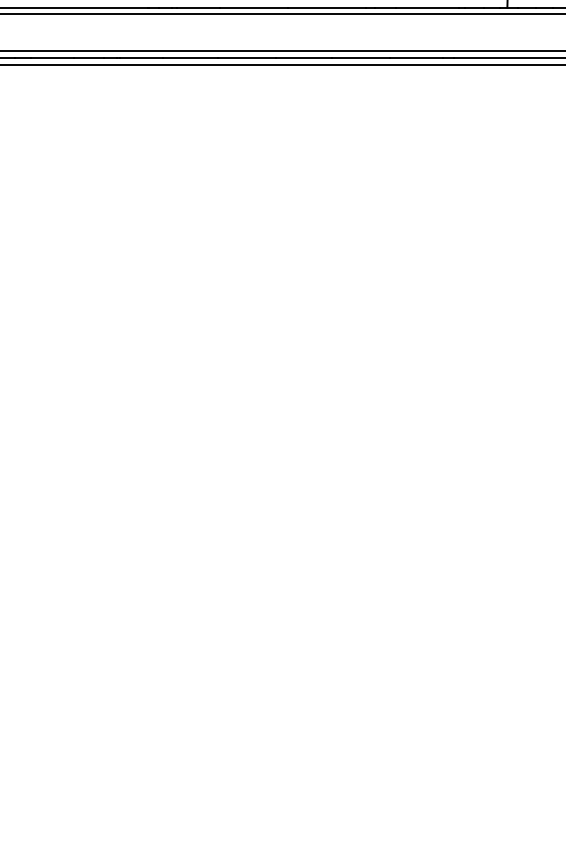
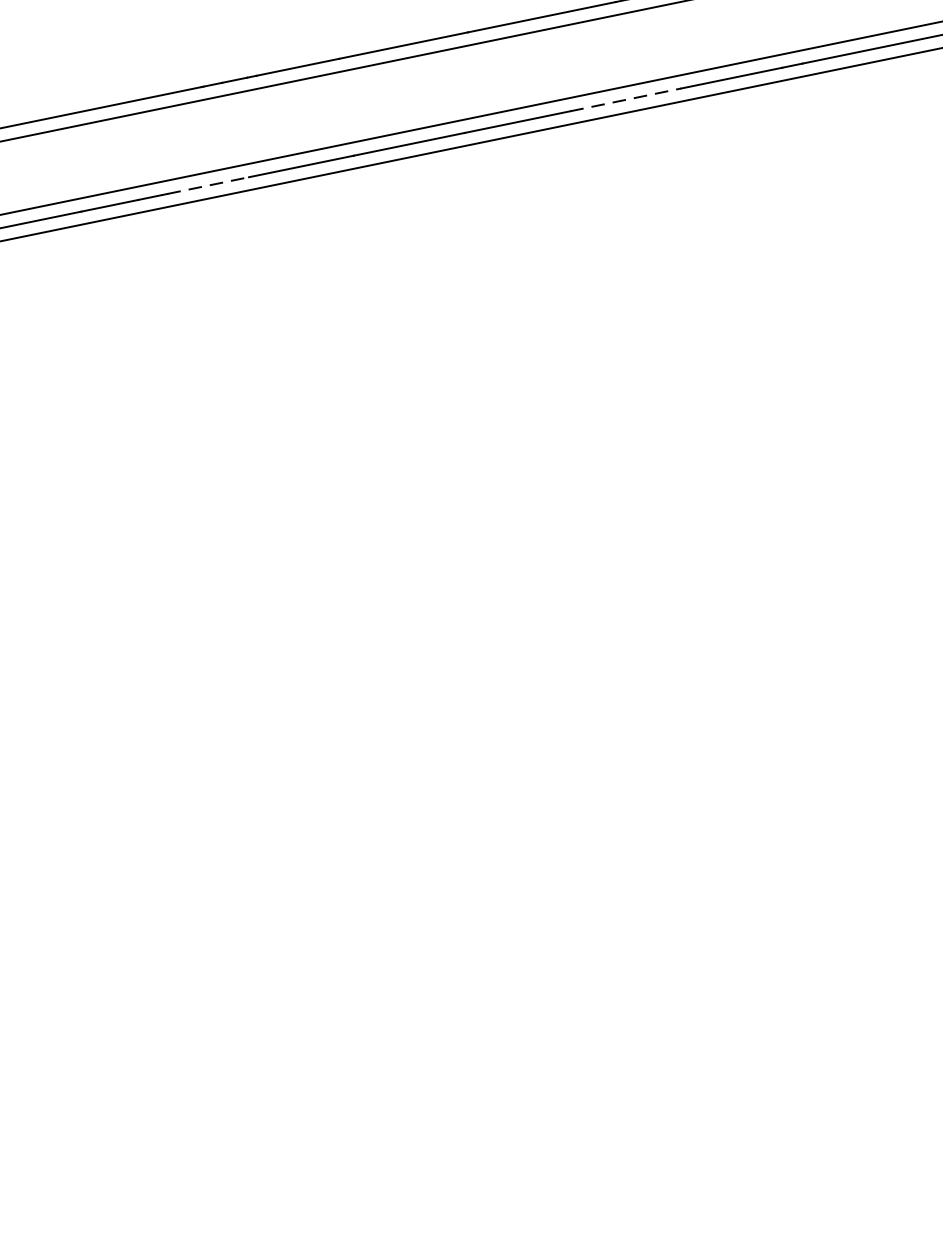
line: (141, 58) -> (208, 186), solid -> dashed
line: (361, 58) -> (627, 100), solid -> dashed

